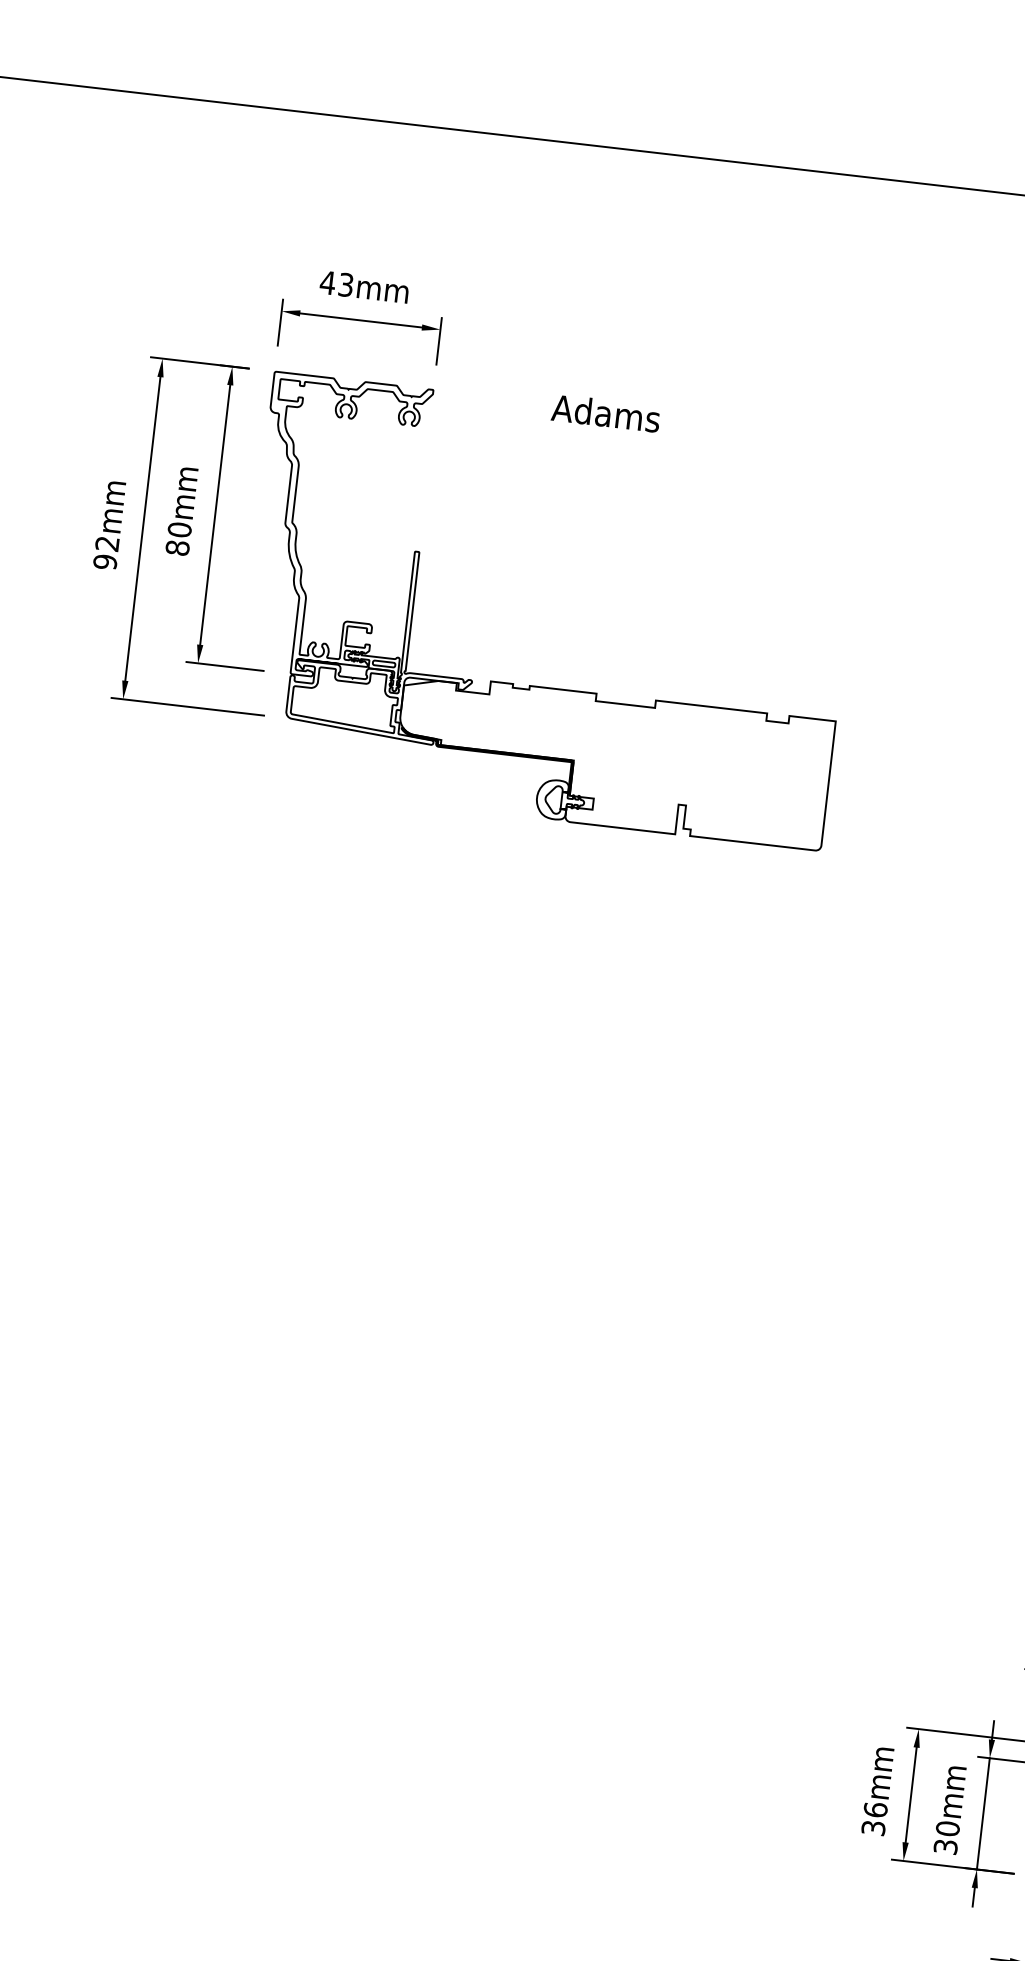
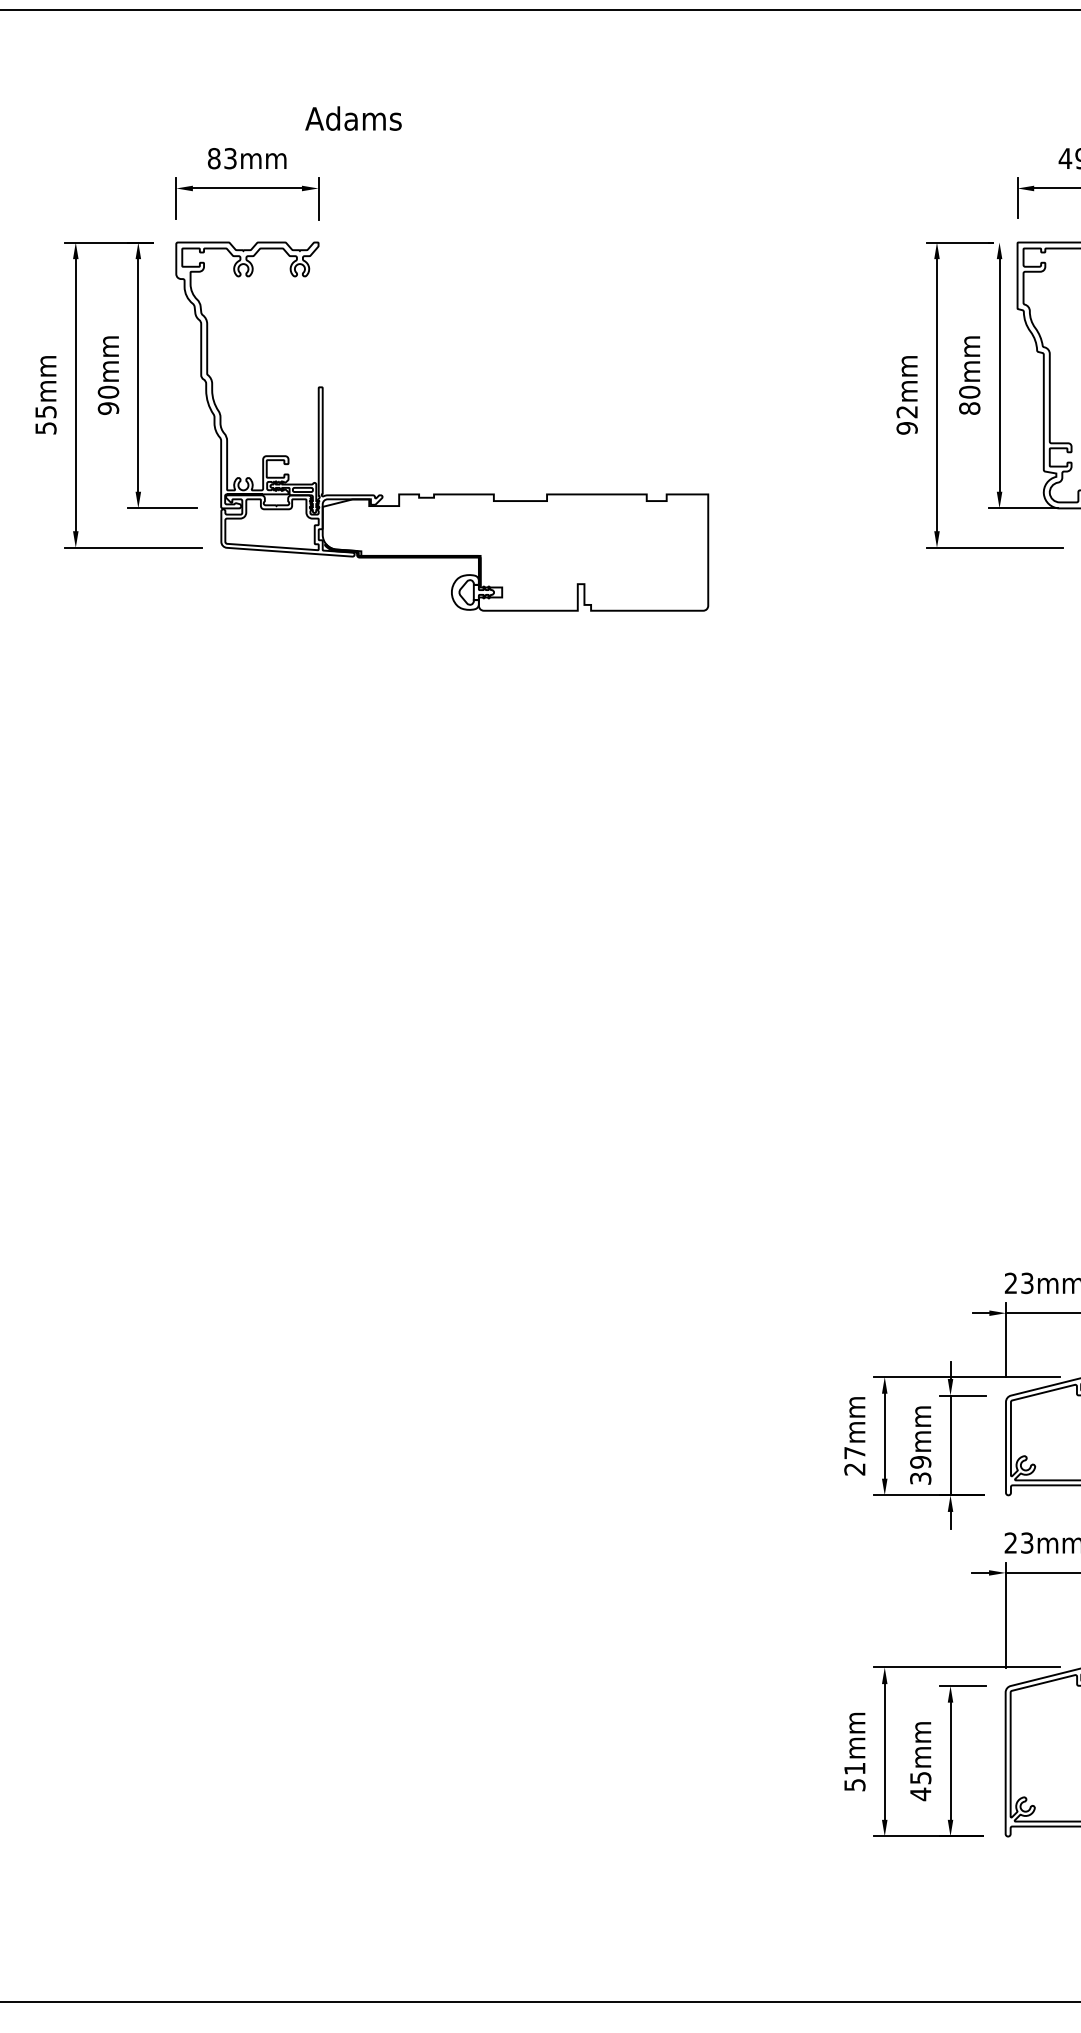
text: (327, 282) -> (213, 158), 43mm -> 83mm
text: (606, 413) -> (353, 118), moved
text: (177, 548) -> (108, 408), 80mm -> 90mm
text: (105, 553) -> (45, 420), 92mm -> 55mm
text: (874, 1818) -> (854, 1460), 36mm -> 27mm
text: (947, 1827) -> (920, 1461), 30mm -> 39mm

